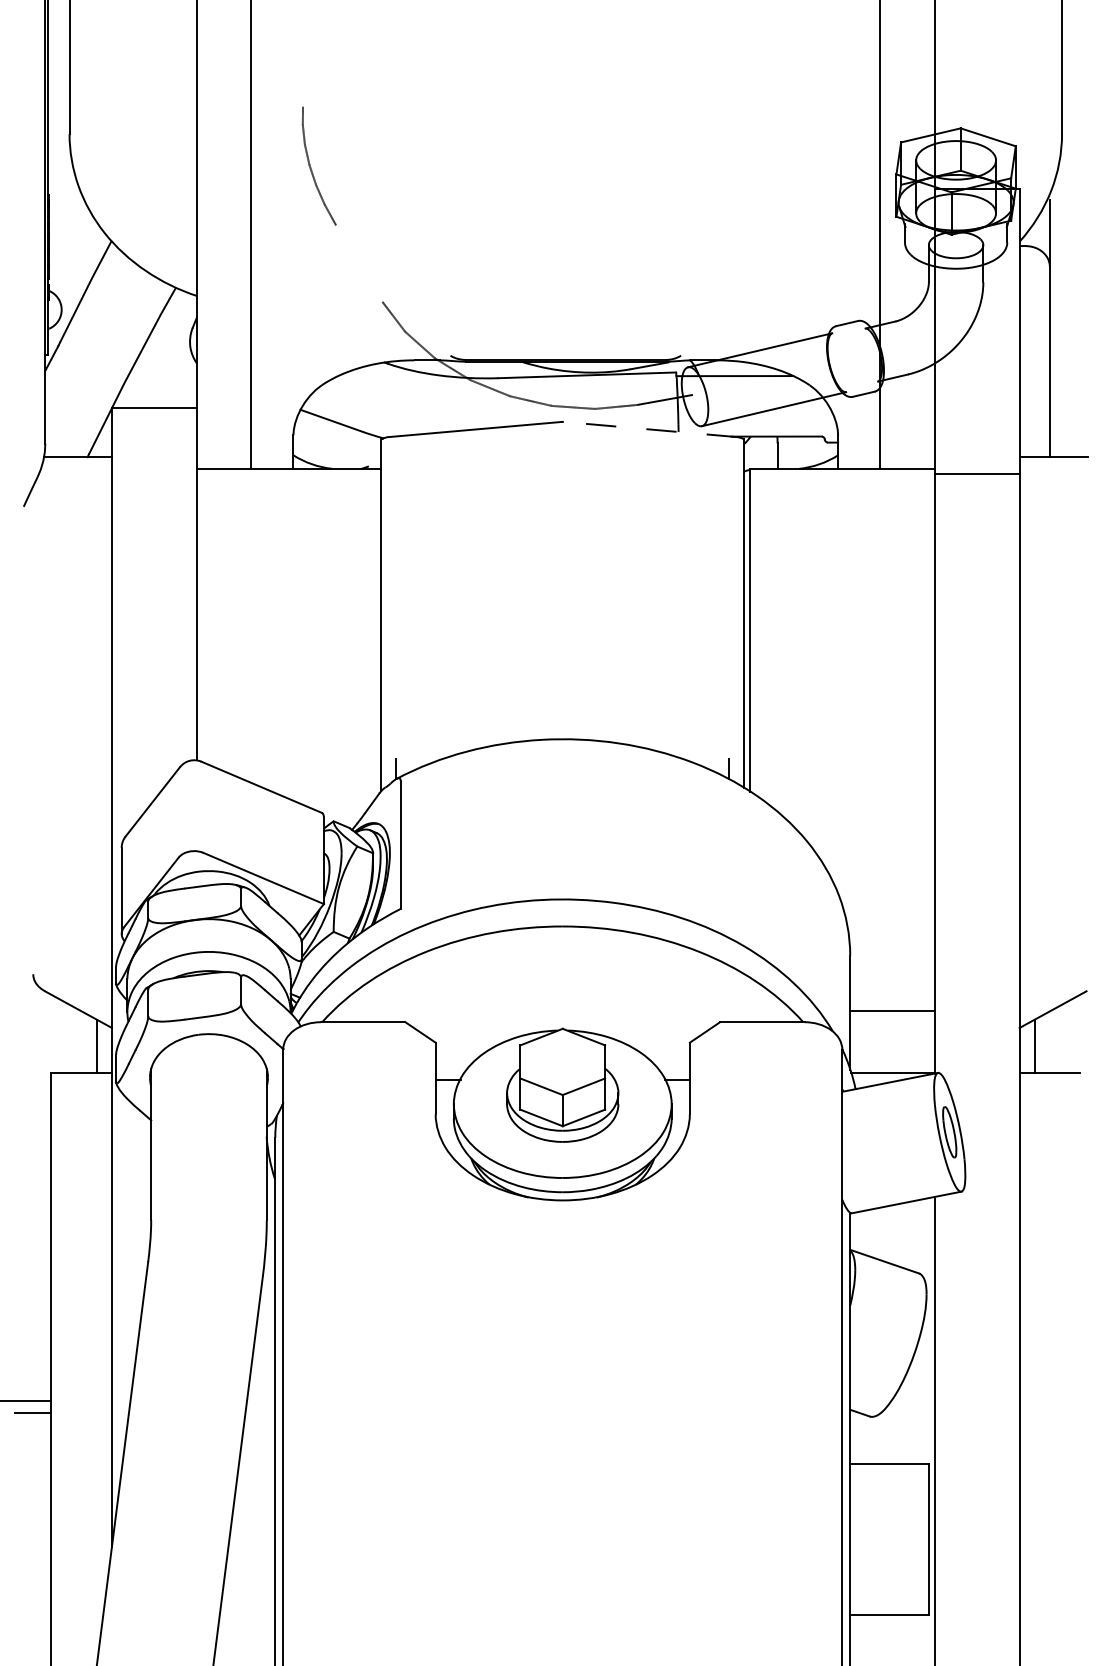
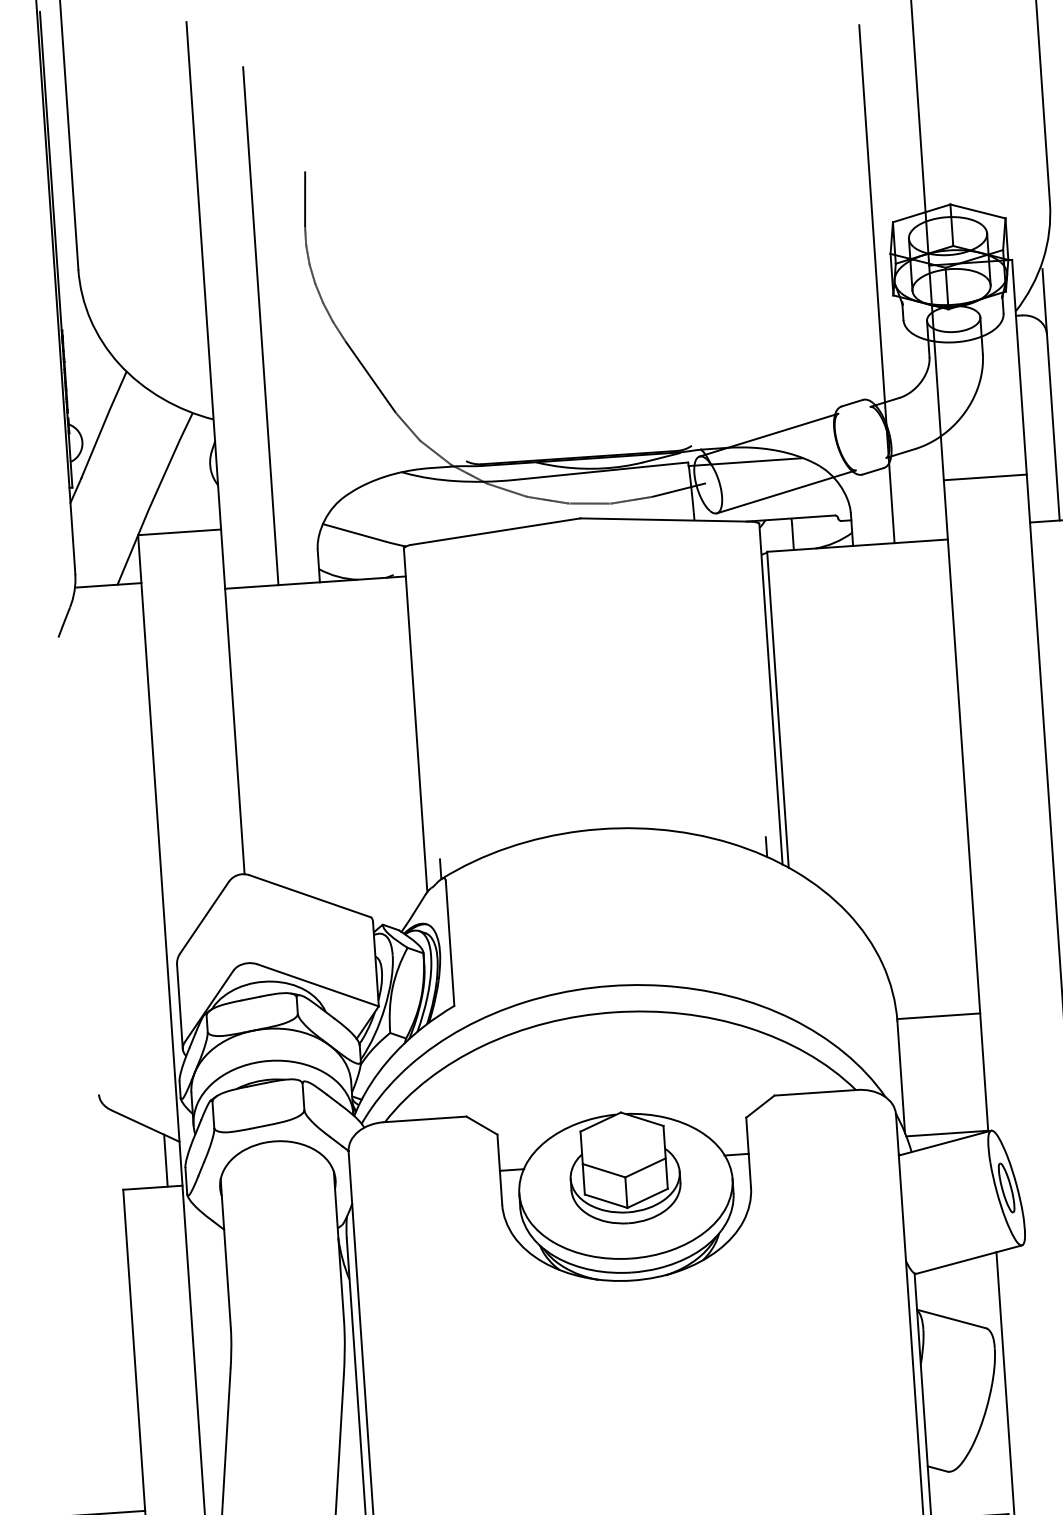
line: (304, 77) -> (304, 198), added
line: (359, 263) -> (370, 376), added
line: (650, 429) -> (666, 520), dashed -> solid
line: (976, 474) -> (984, 477), moved
line: (892, 1010) -> (938, 1015), moved

